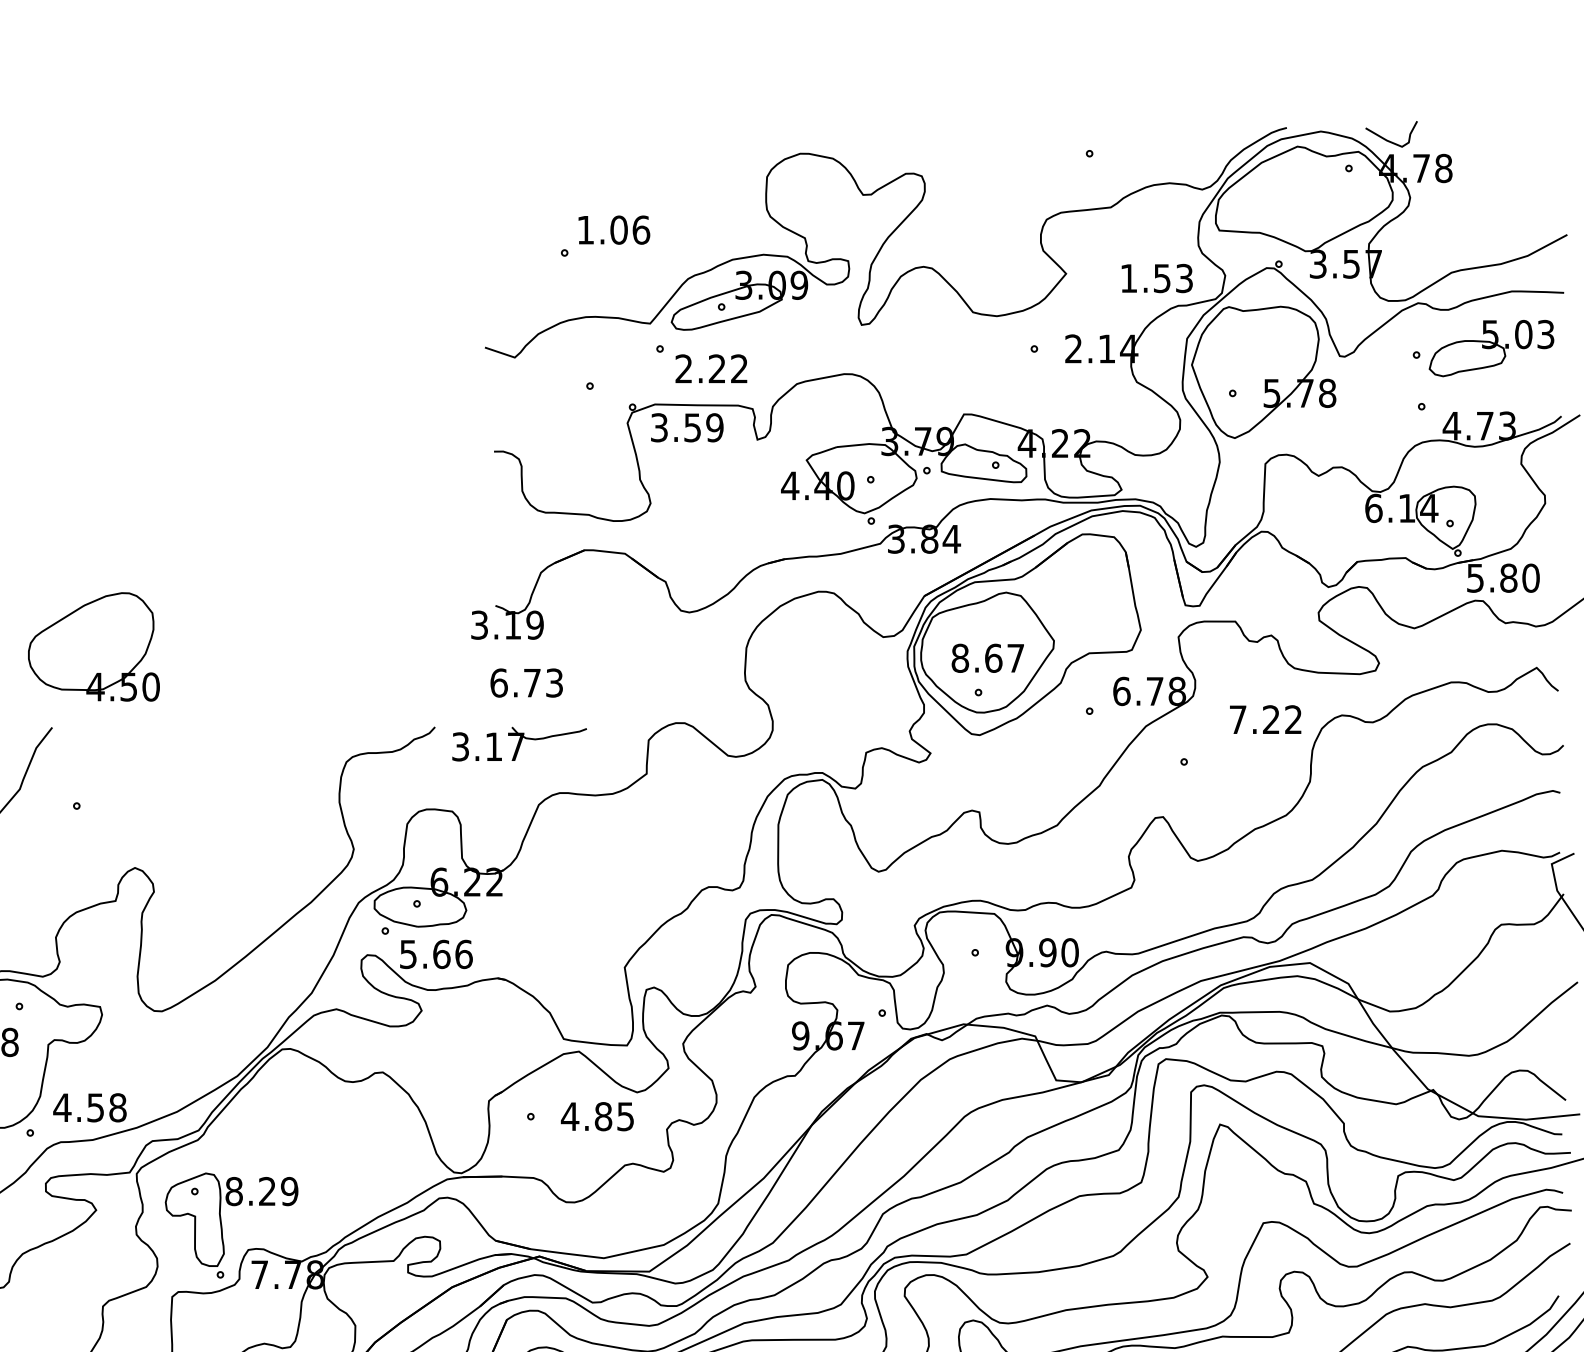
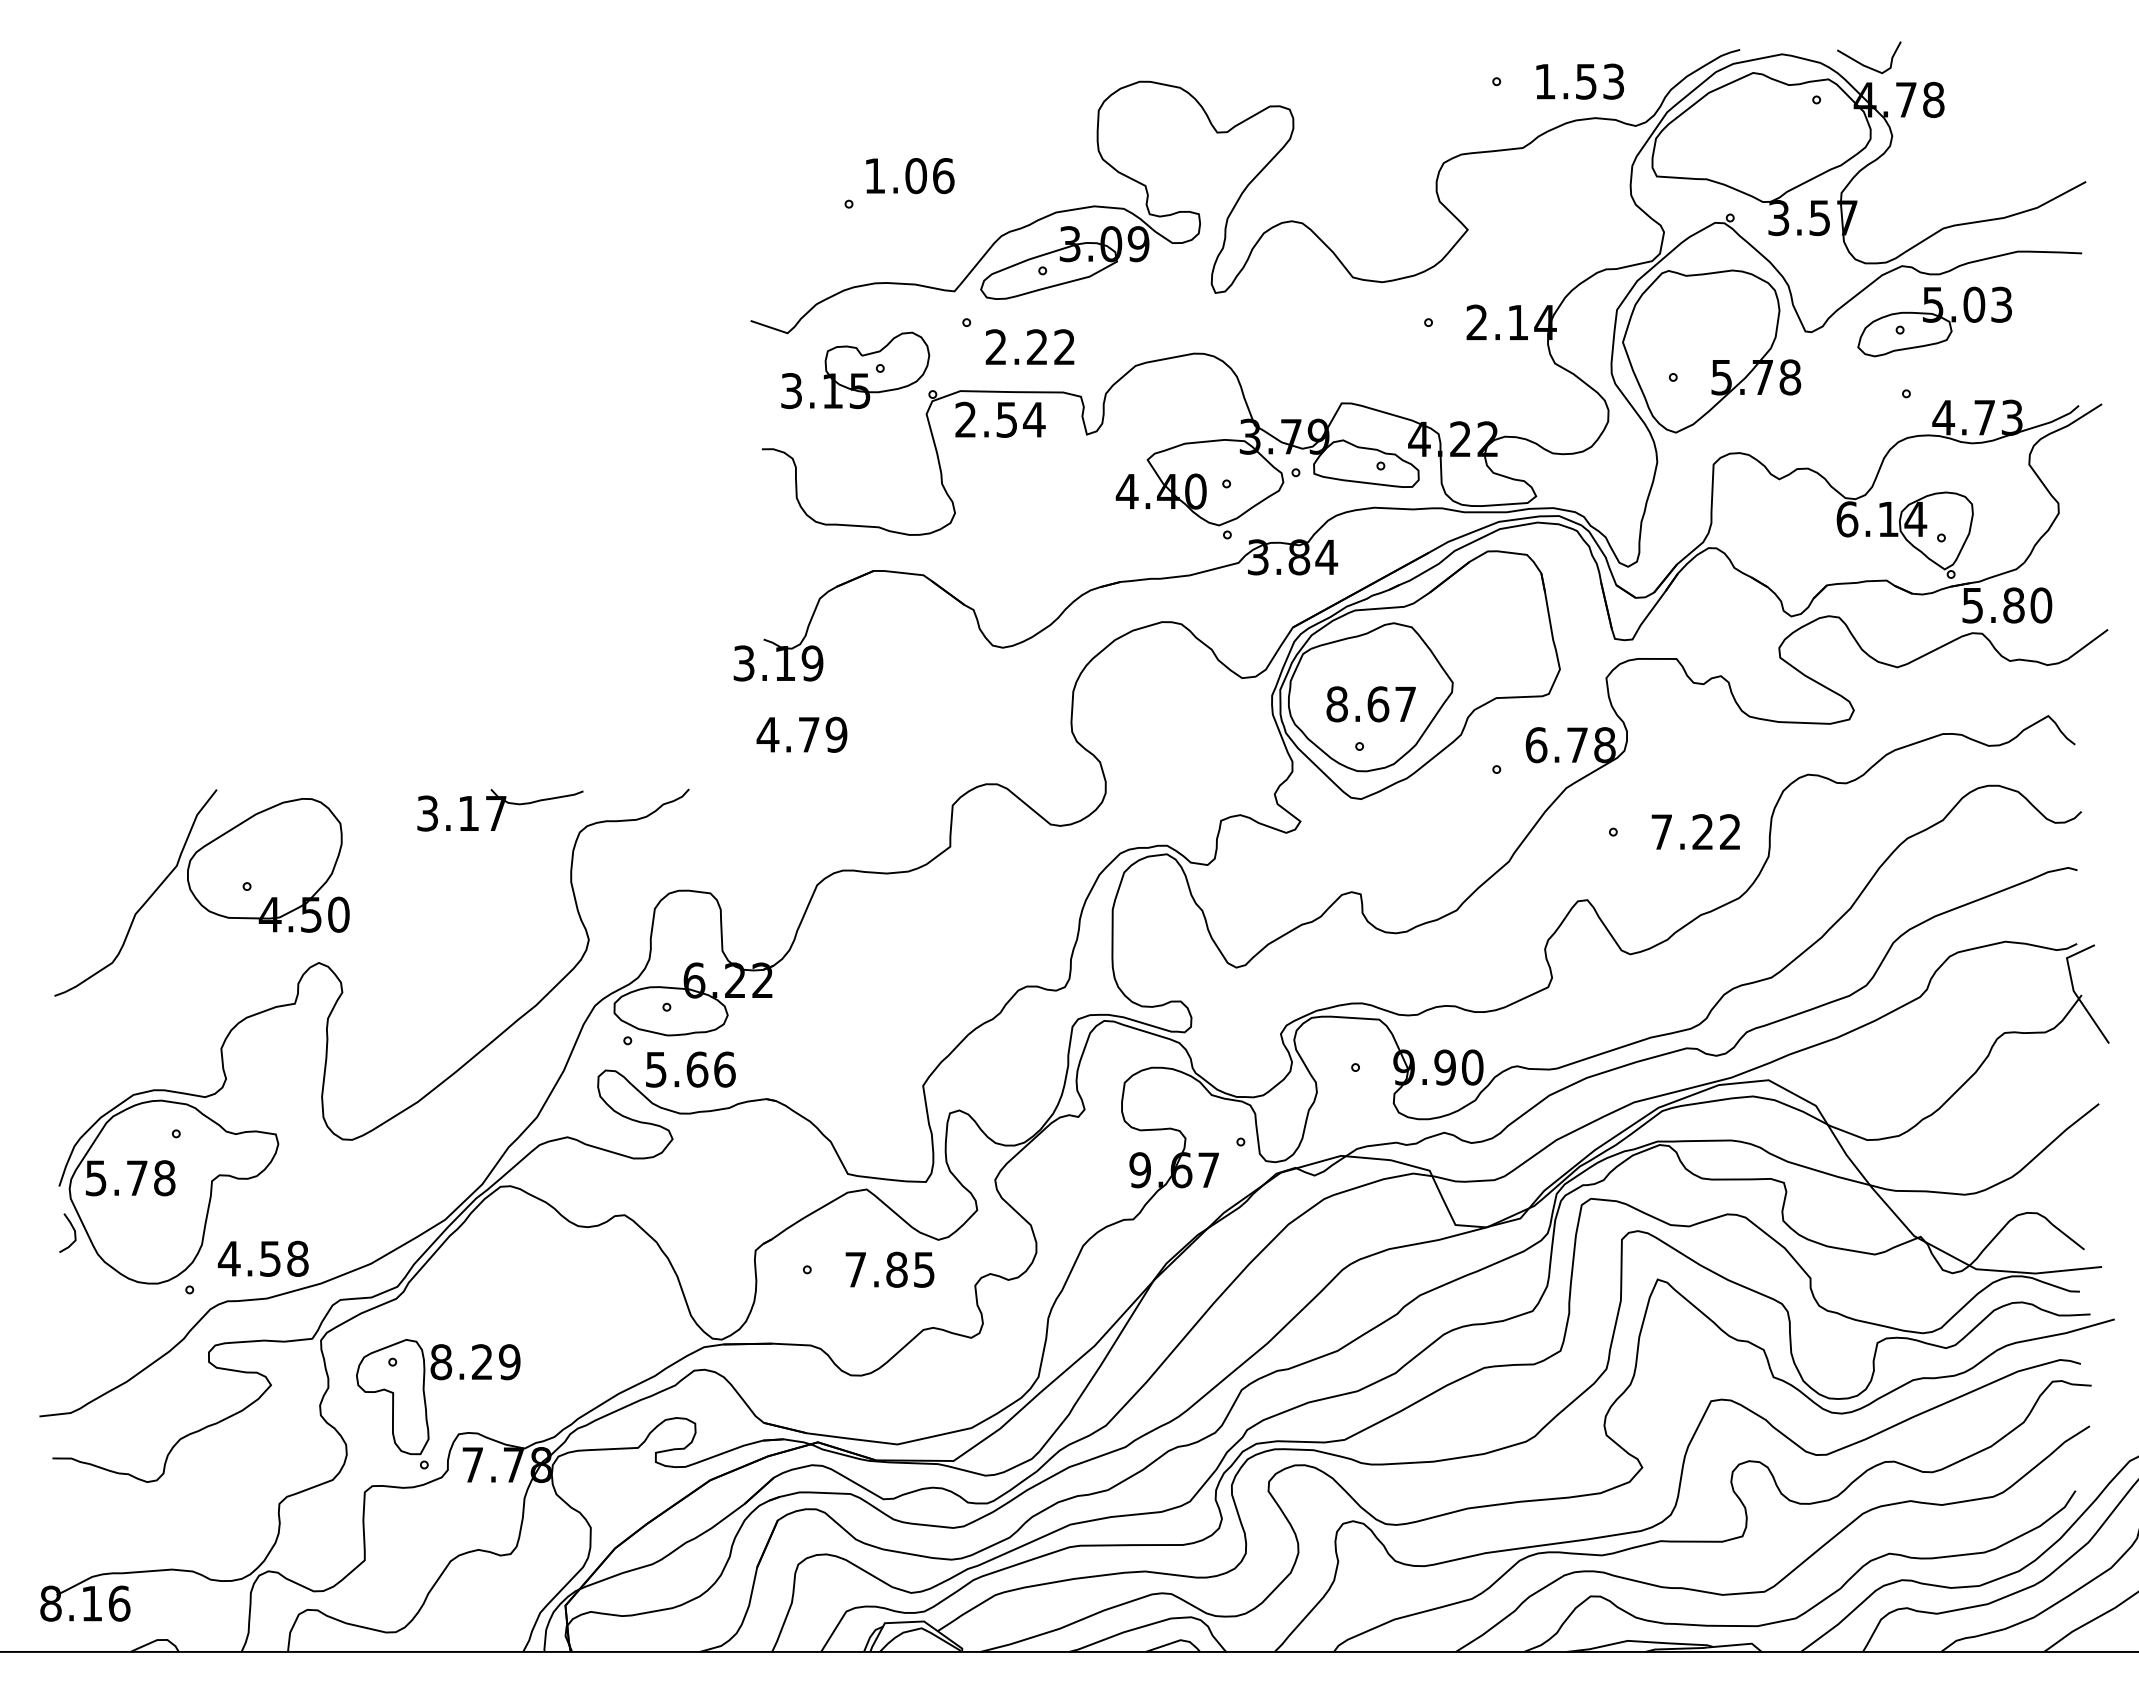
text: (1156, 278) -> (1579, 81), moved
part: (1491, 348) -> (1934, 321), moved
part: (569, 386) -> (855, 369), added
text: (687, 427) -> (1000, 419), 3.59 -> 2.54
part: (94, 647) -> (268, 865), moved
text: (526, 682) -> (801, 734), 6.73 -> 4.79
text: (1265, 719) -> (1695, 831), moved
part: (519, 744) -> (500, 810), moved
text: (569, 1116) -> (855, 1269), 4.85 -> 7.85

